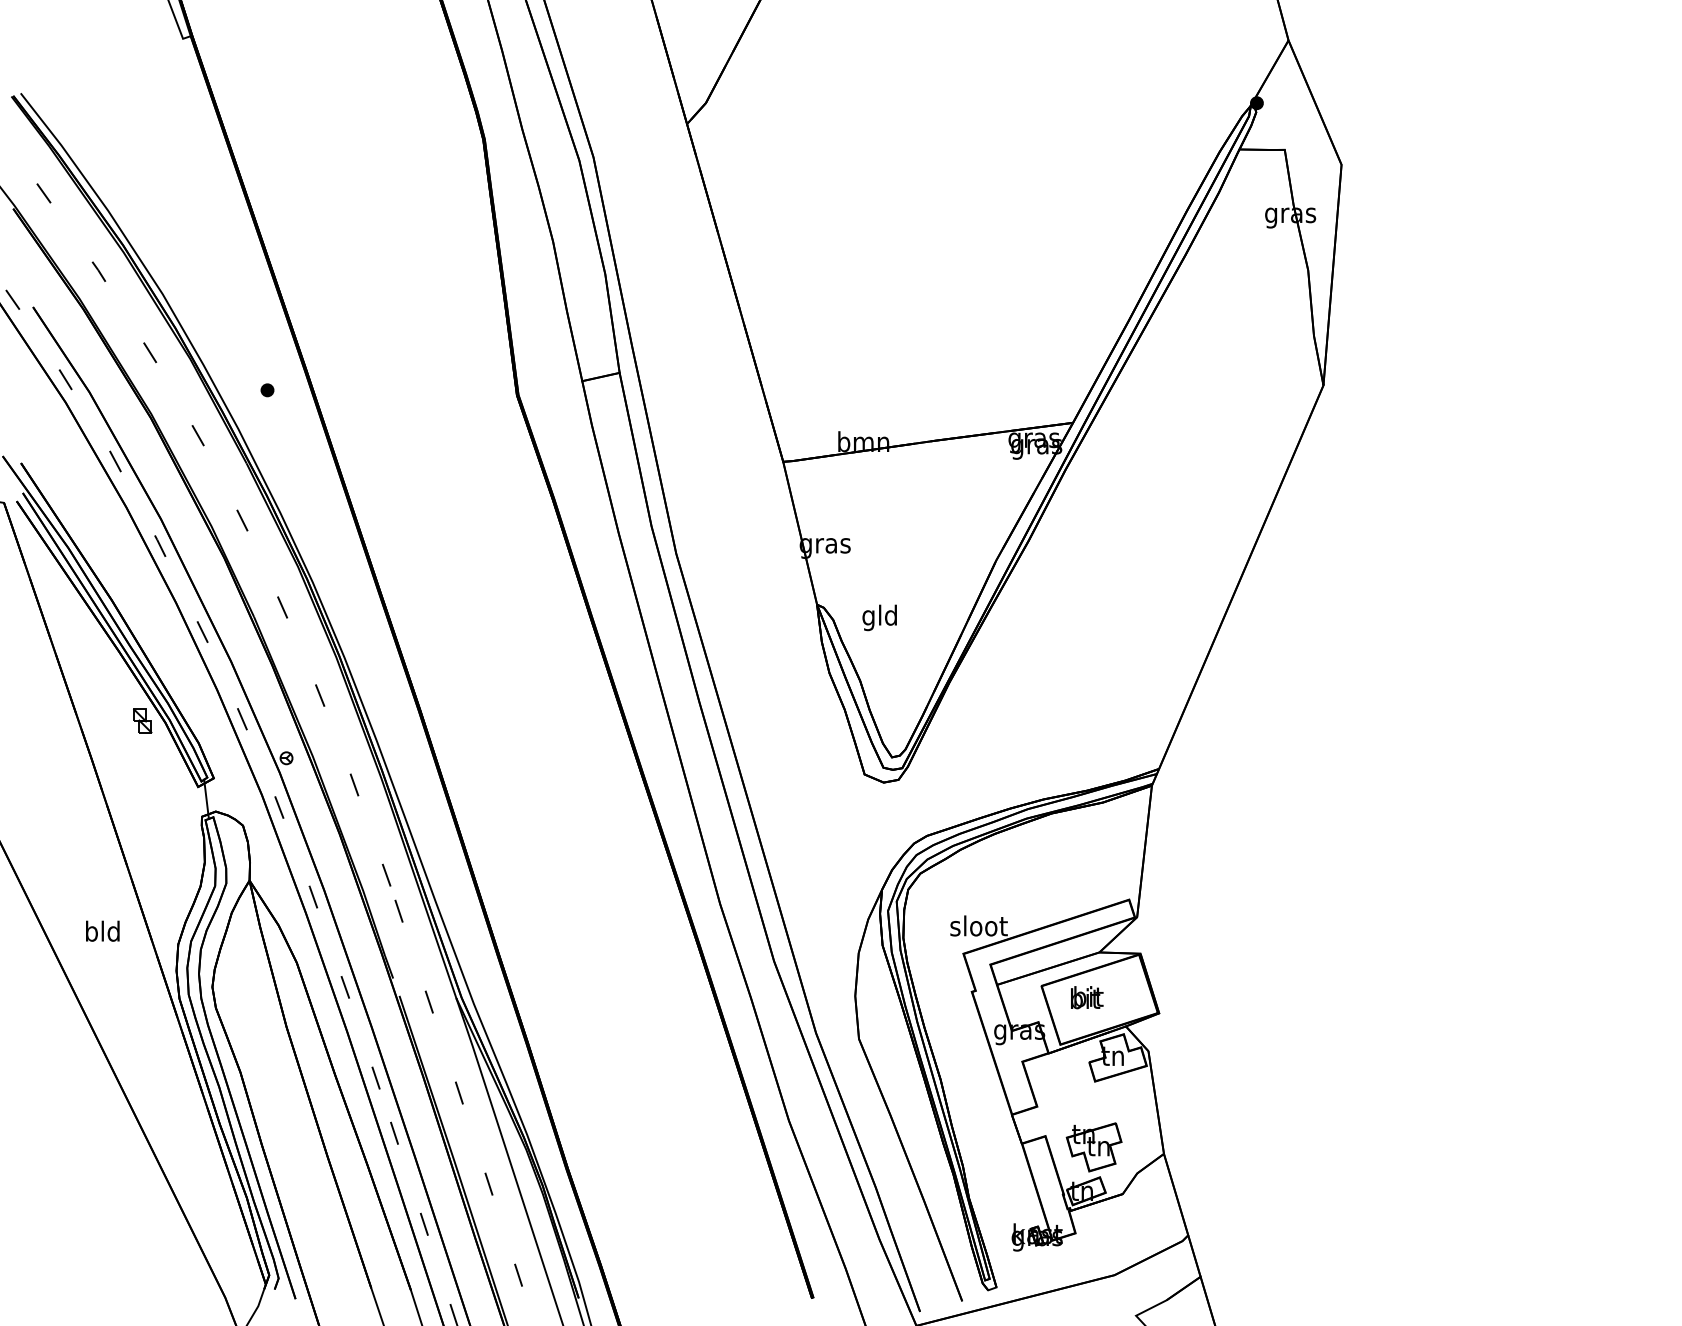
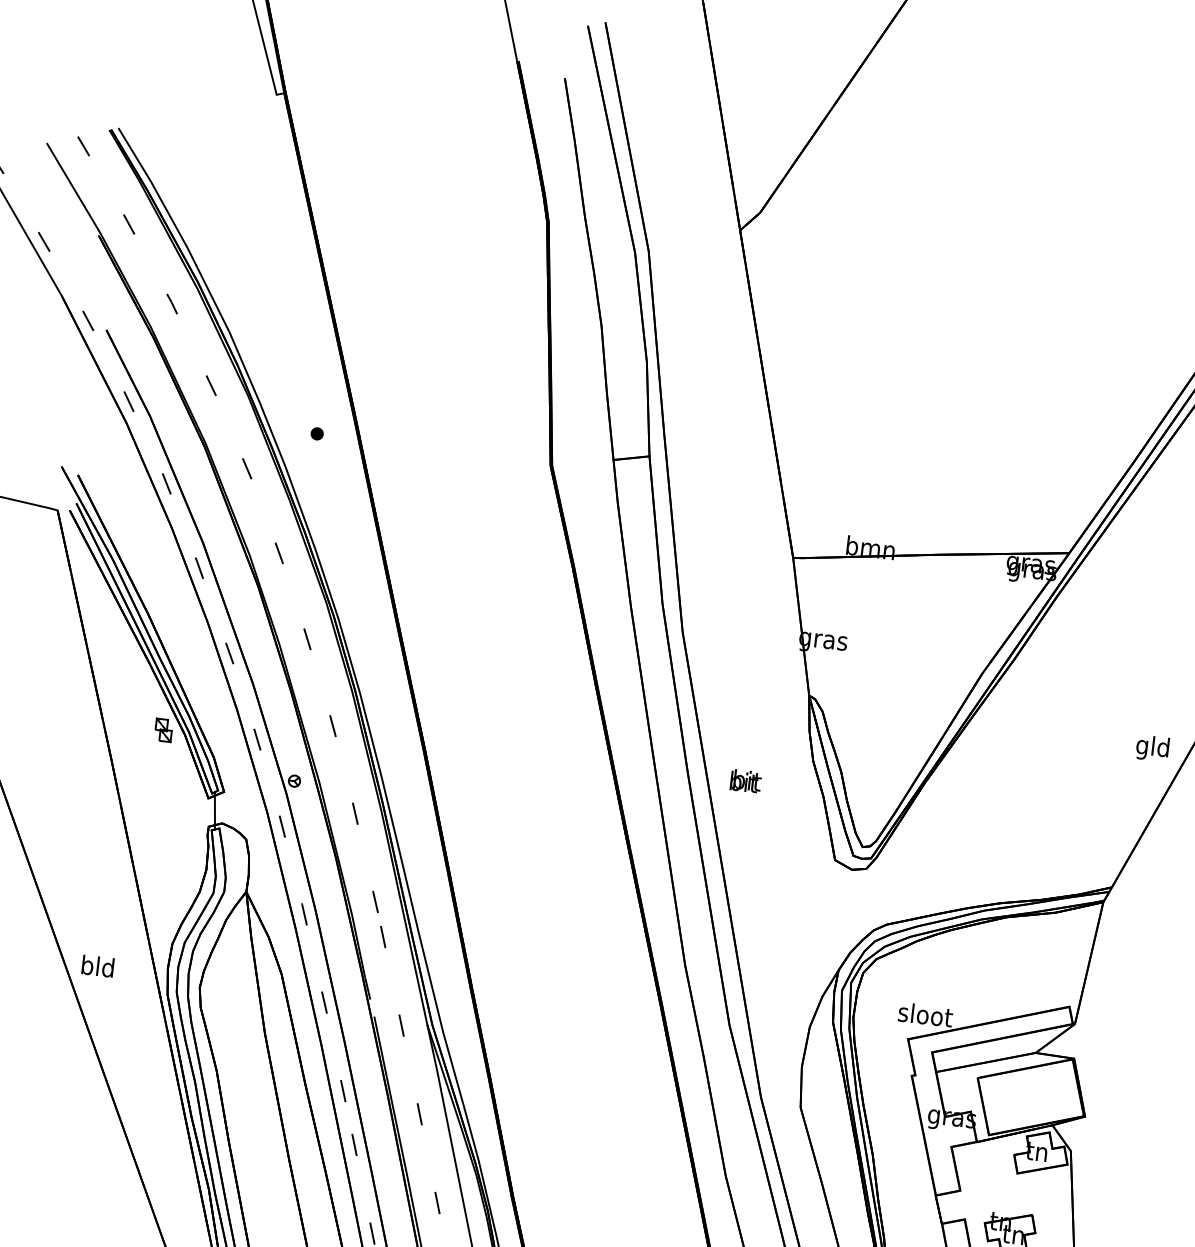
text: (879, 617) -> (1152, 748), moved
text: (102, 930) -> (97, 965), moved
text: (1087, 997) -> (746, 781), moved

